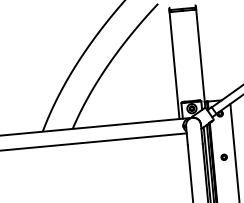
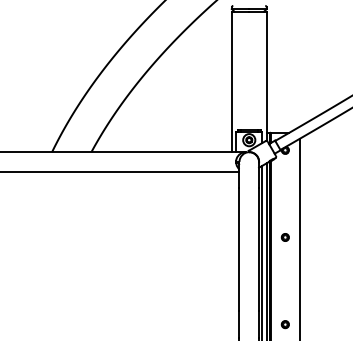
part: (223, 157) -> (284, 237), moved

